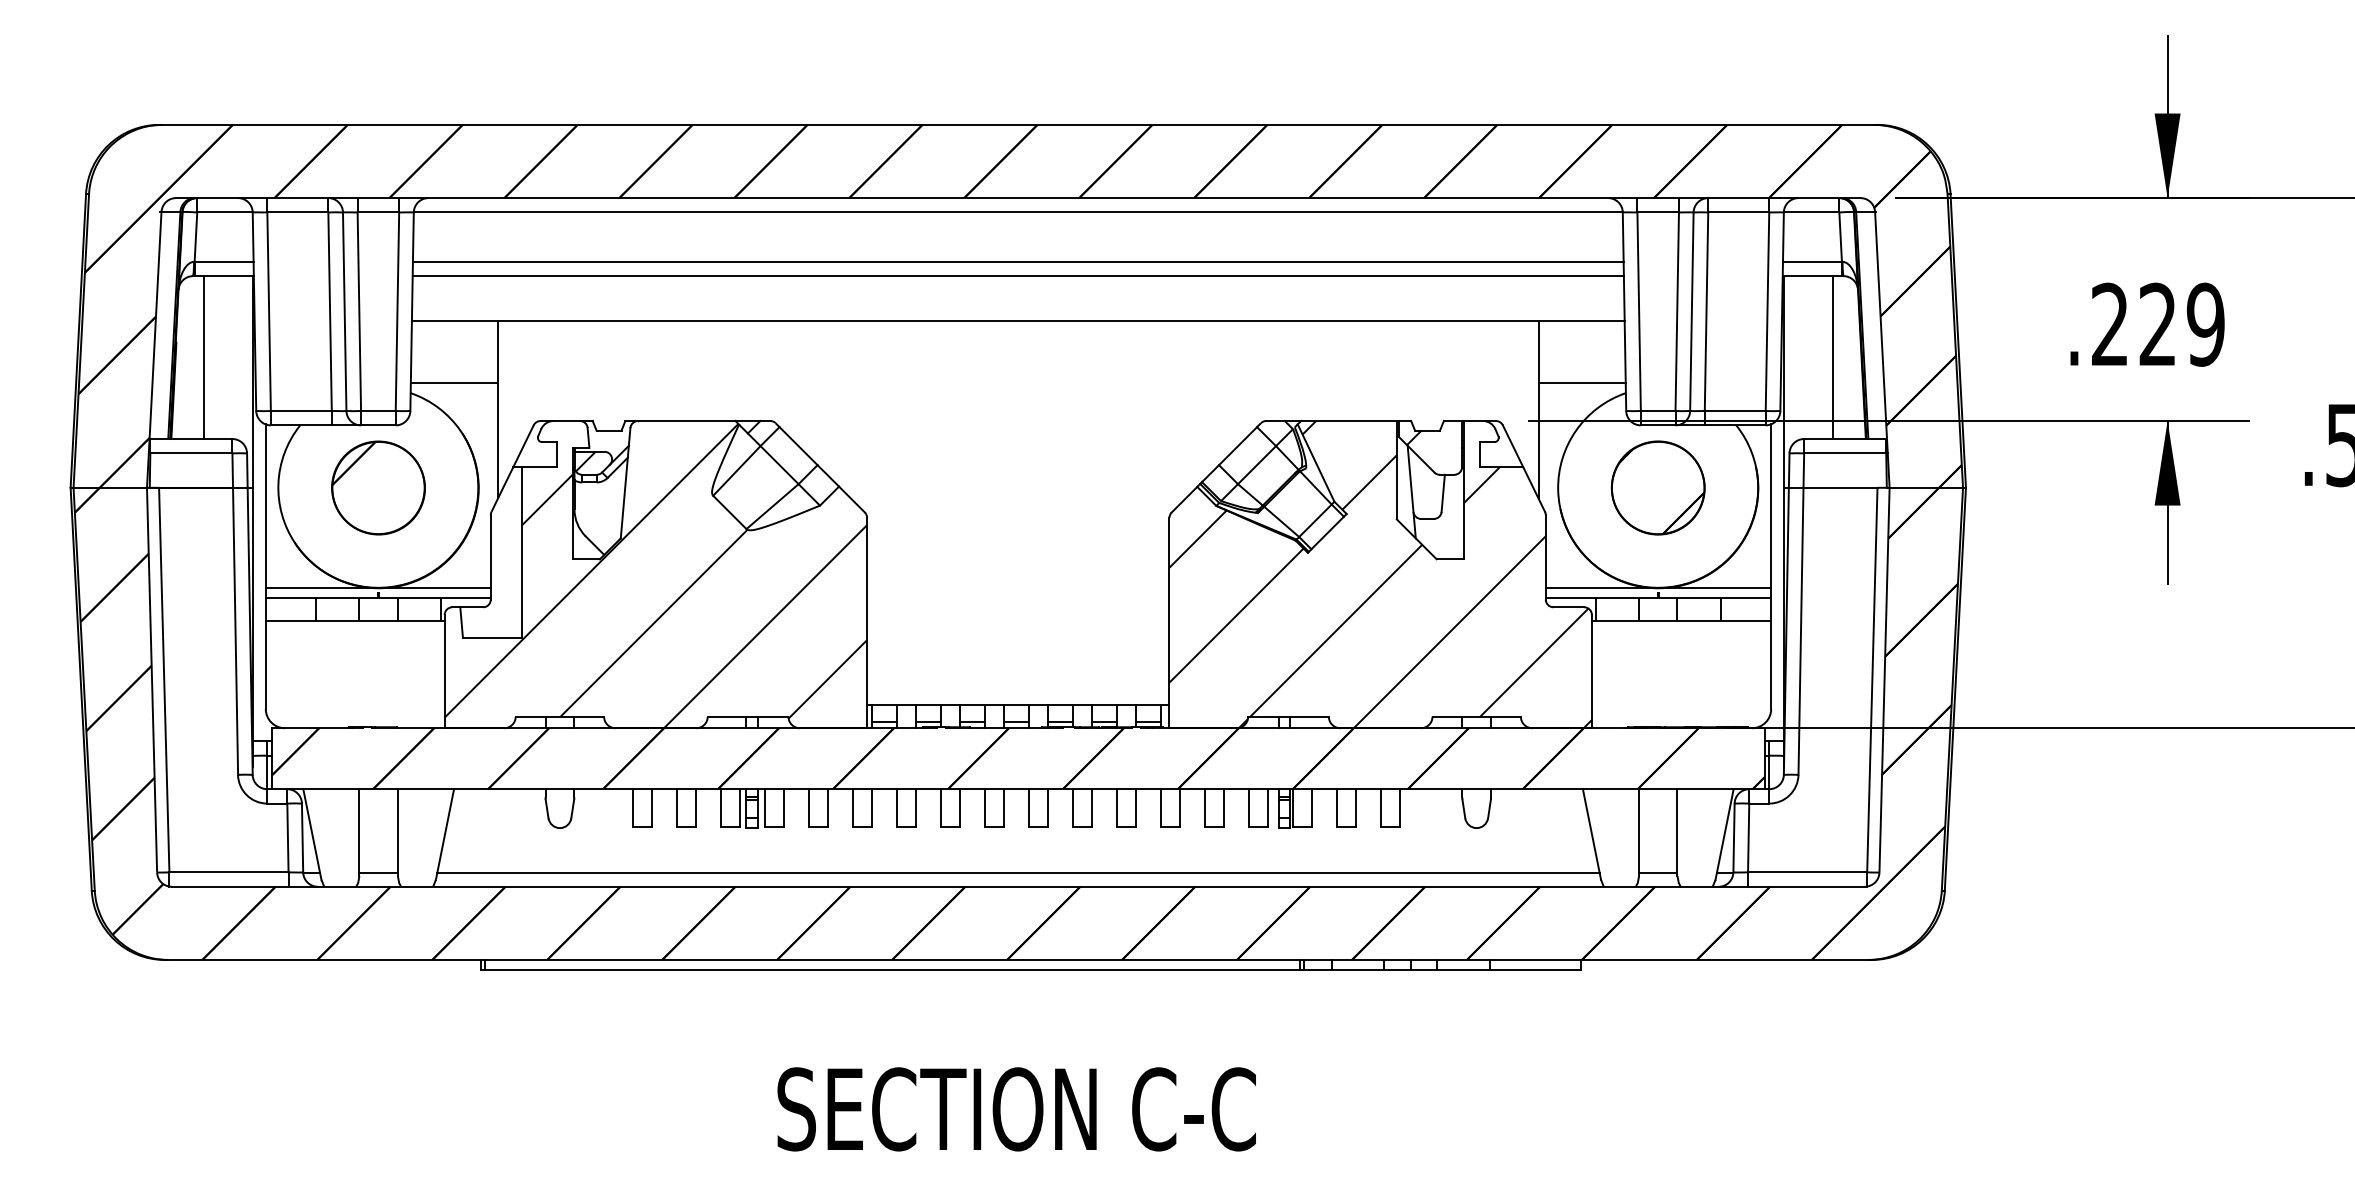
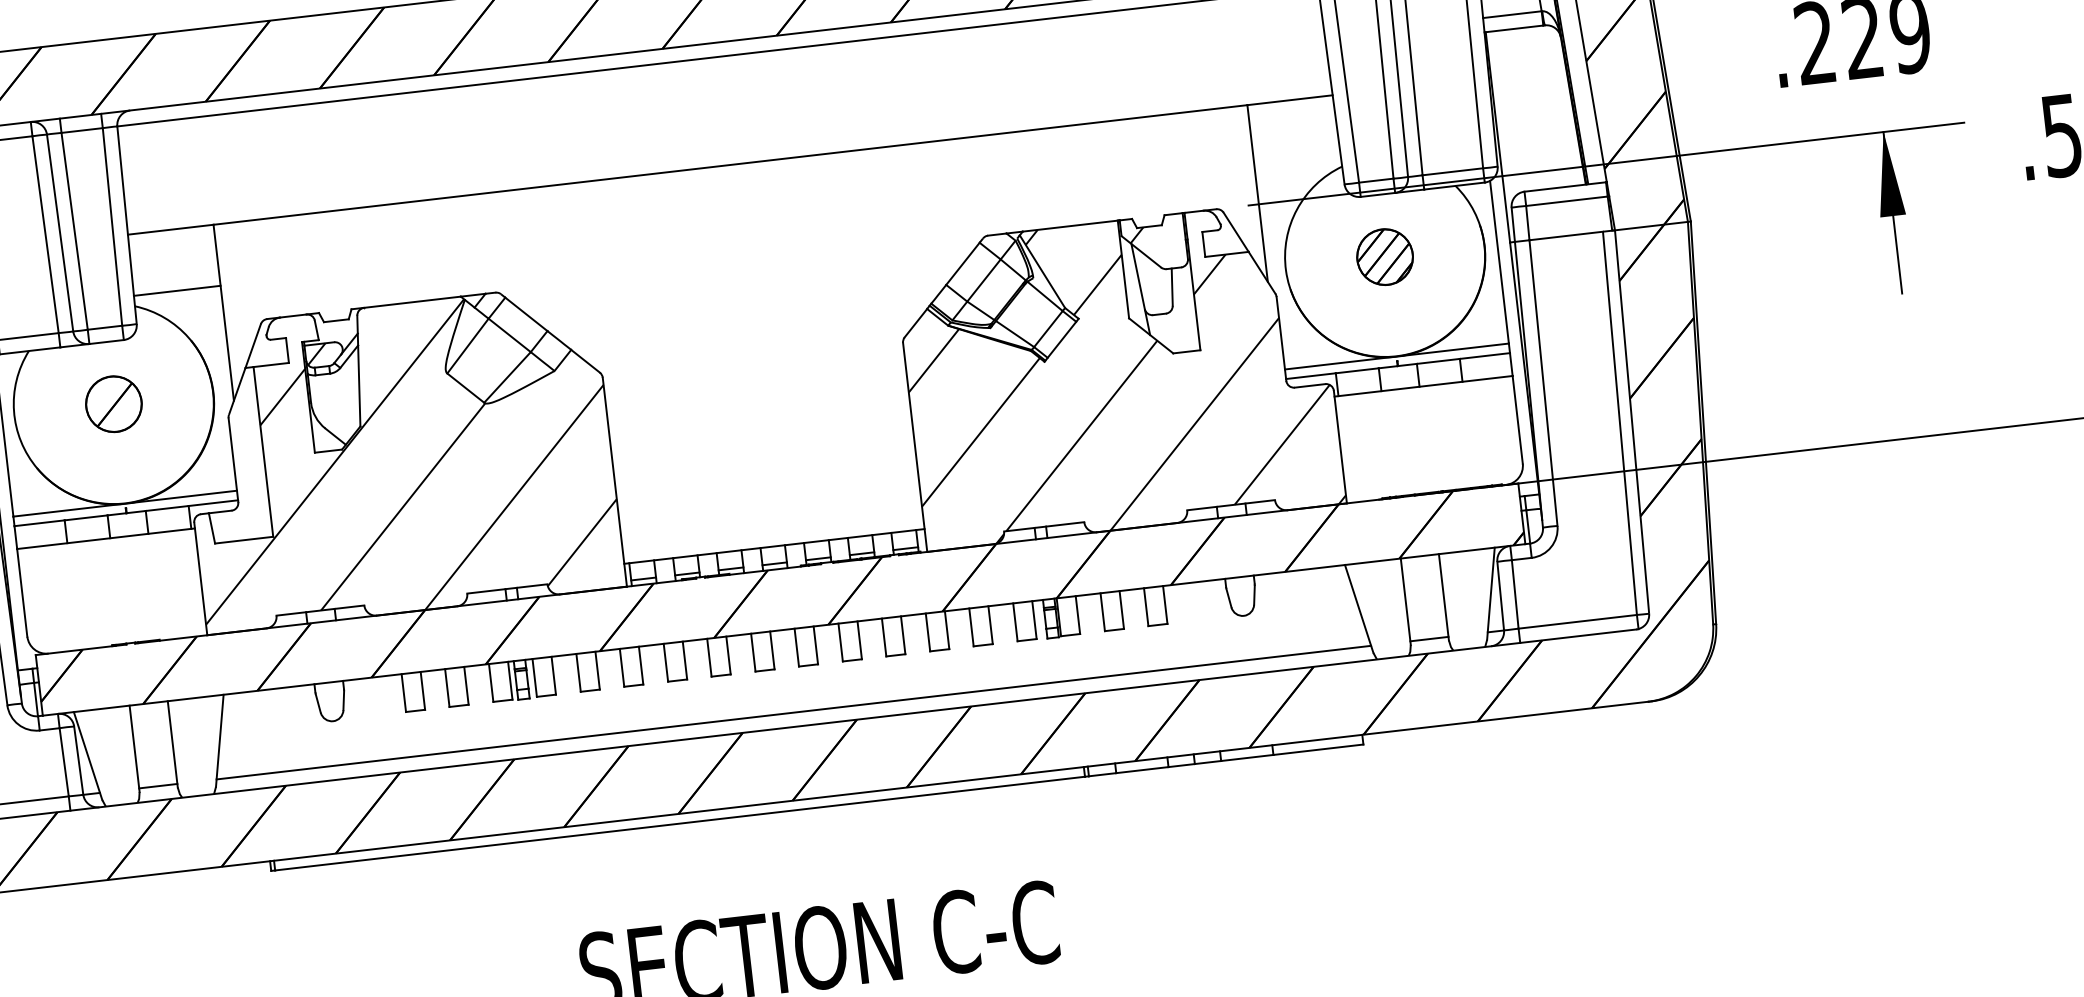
line: (1017, 261) -> (722, 105), removed
line: (1017, 276) -> (724, 120), removed
line: (1832, 357) -> (1543, 107), removed
line: (1581, 382) -> (1296, 161), removed
part: (378, 487) -> (113, 403), size x0.6
part: (1657, 487) -> (1384, 256), size x0.6

